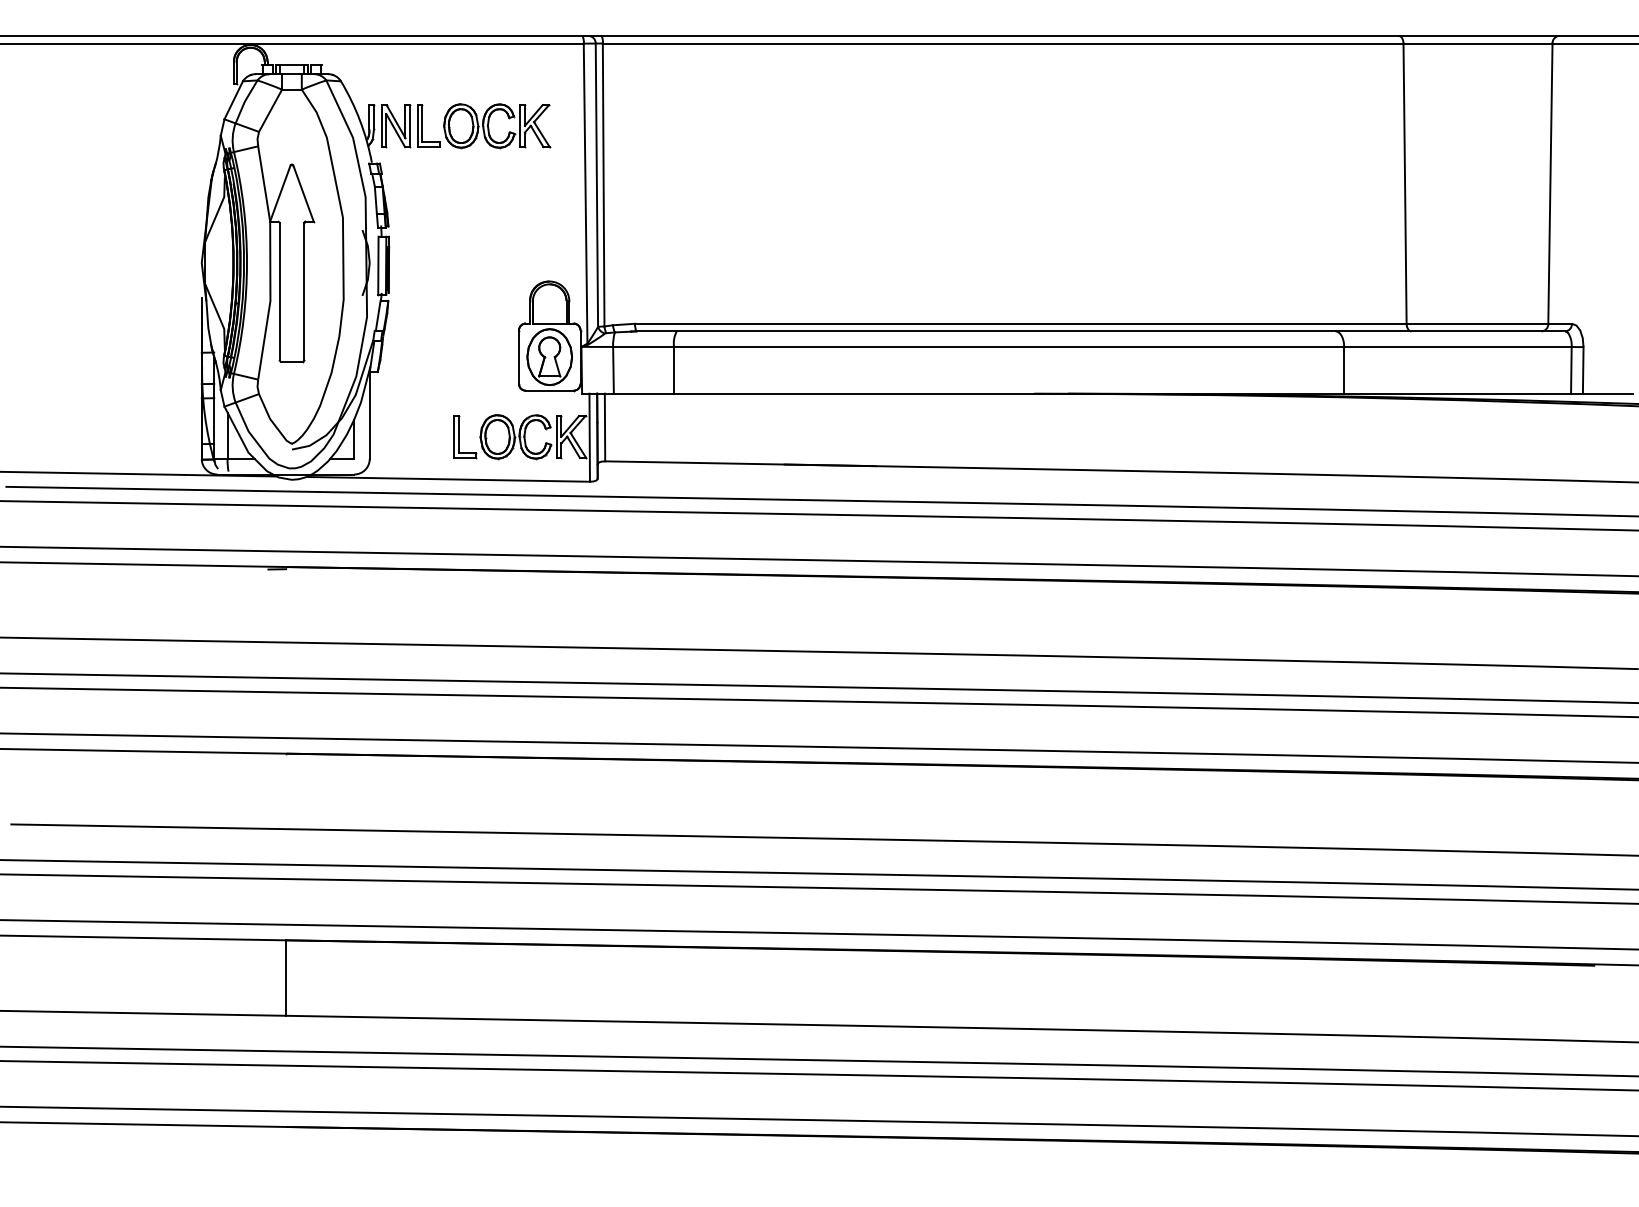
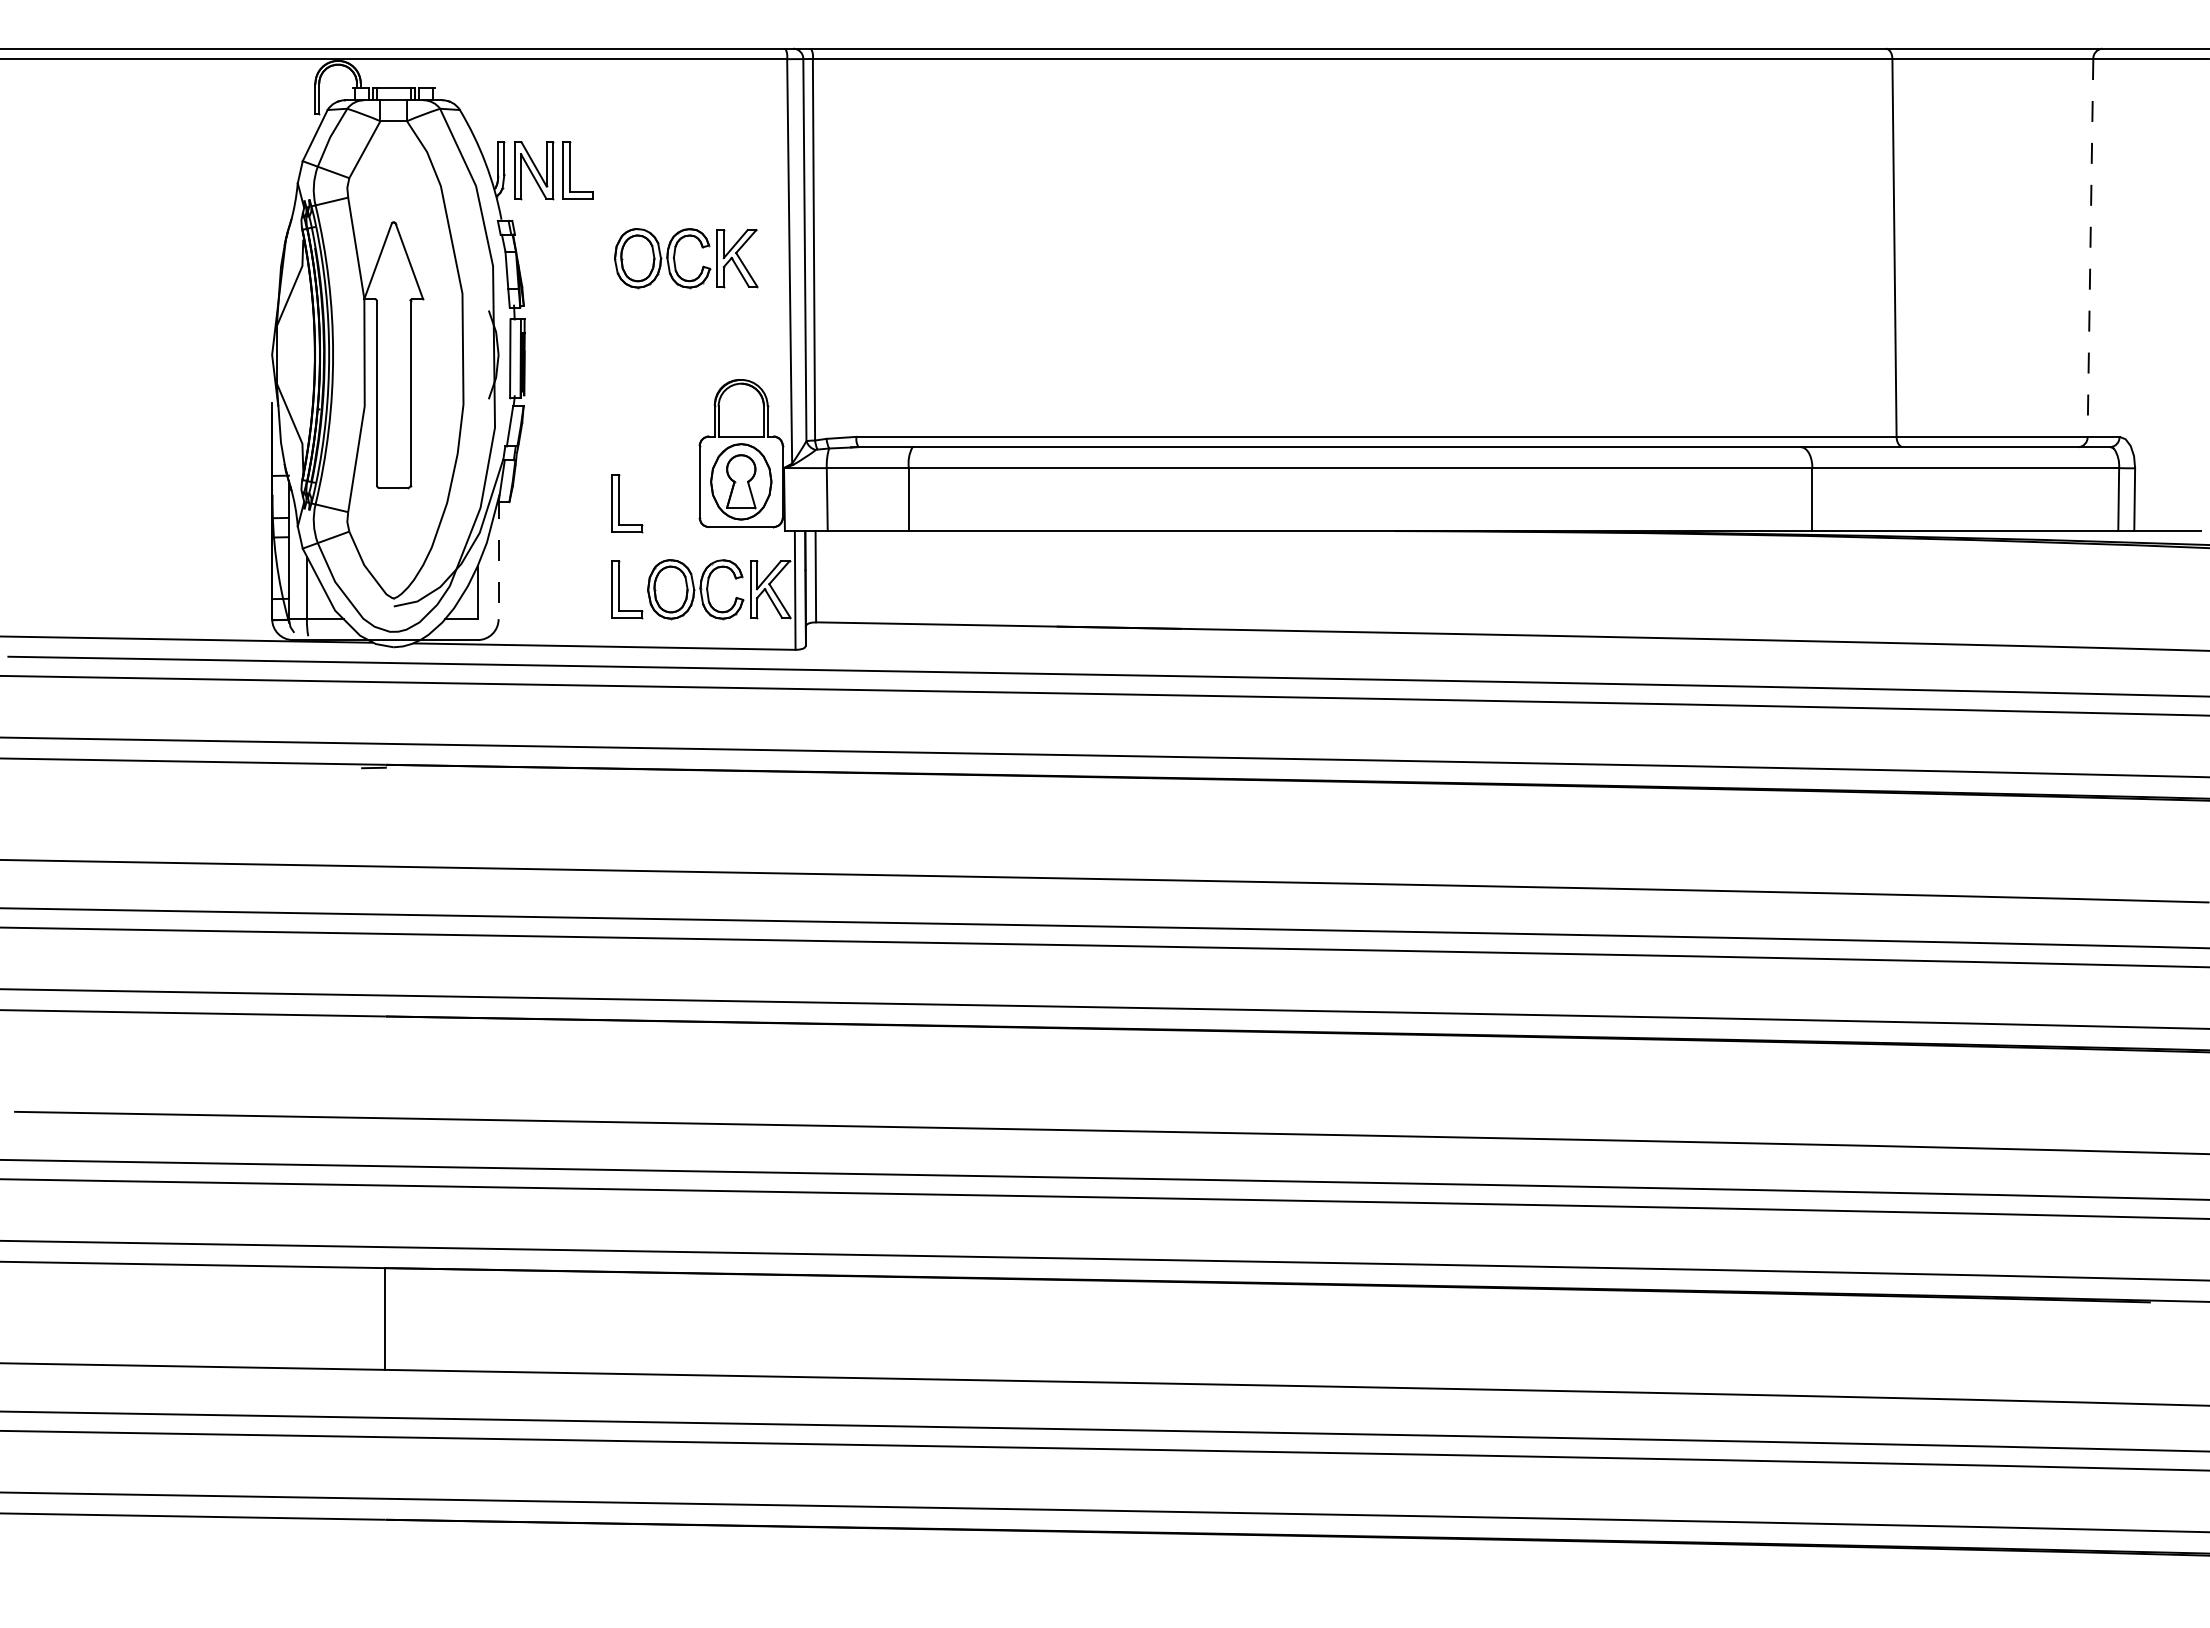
part: (489, 126) -> (675, 259), moved
line: (1550, 183) -> (2090, 247), solid -> dashed
part: (459, 373) -> (619, 503), added
line: (369, 413) -> (498, 558), solid -> dashed

